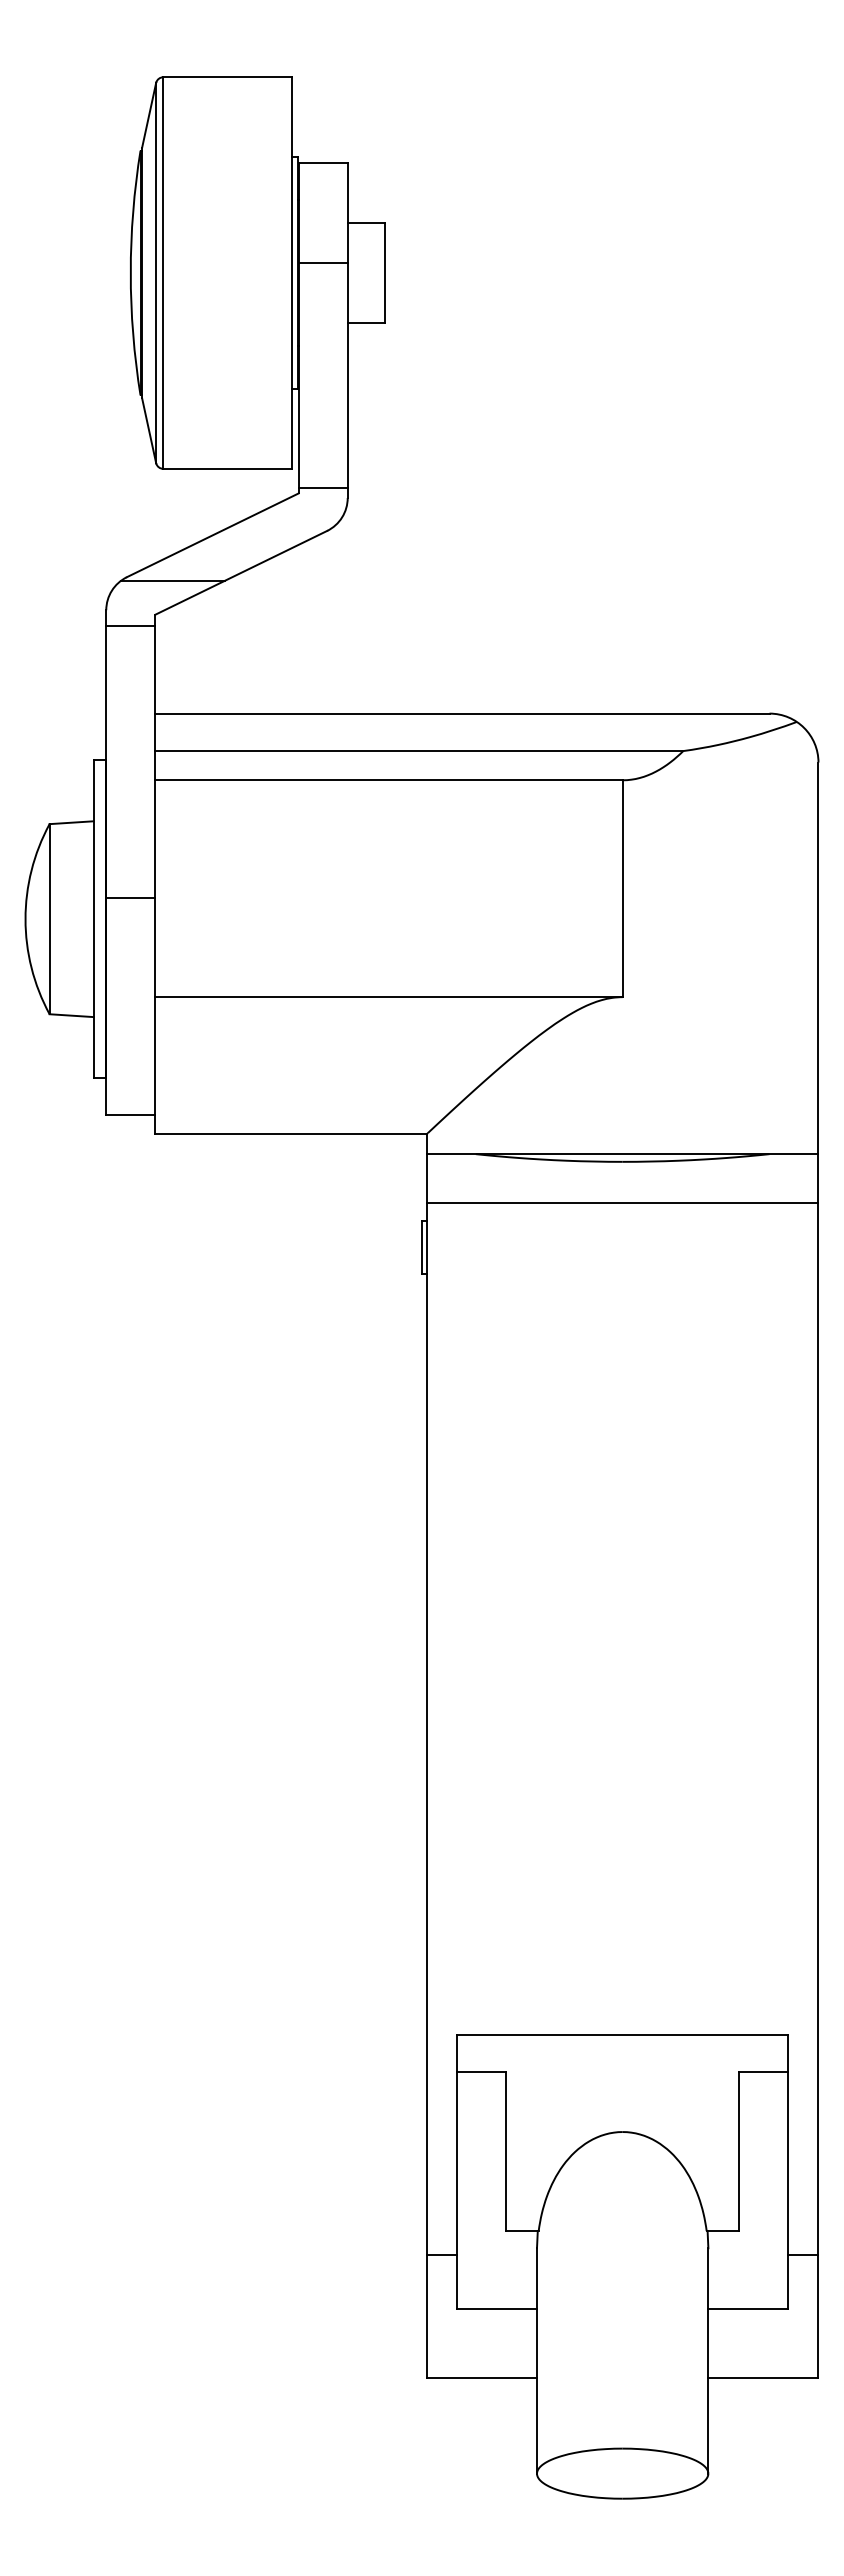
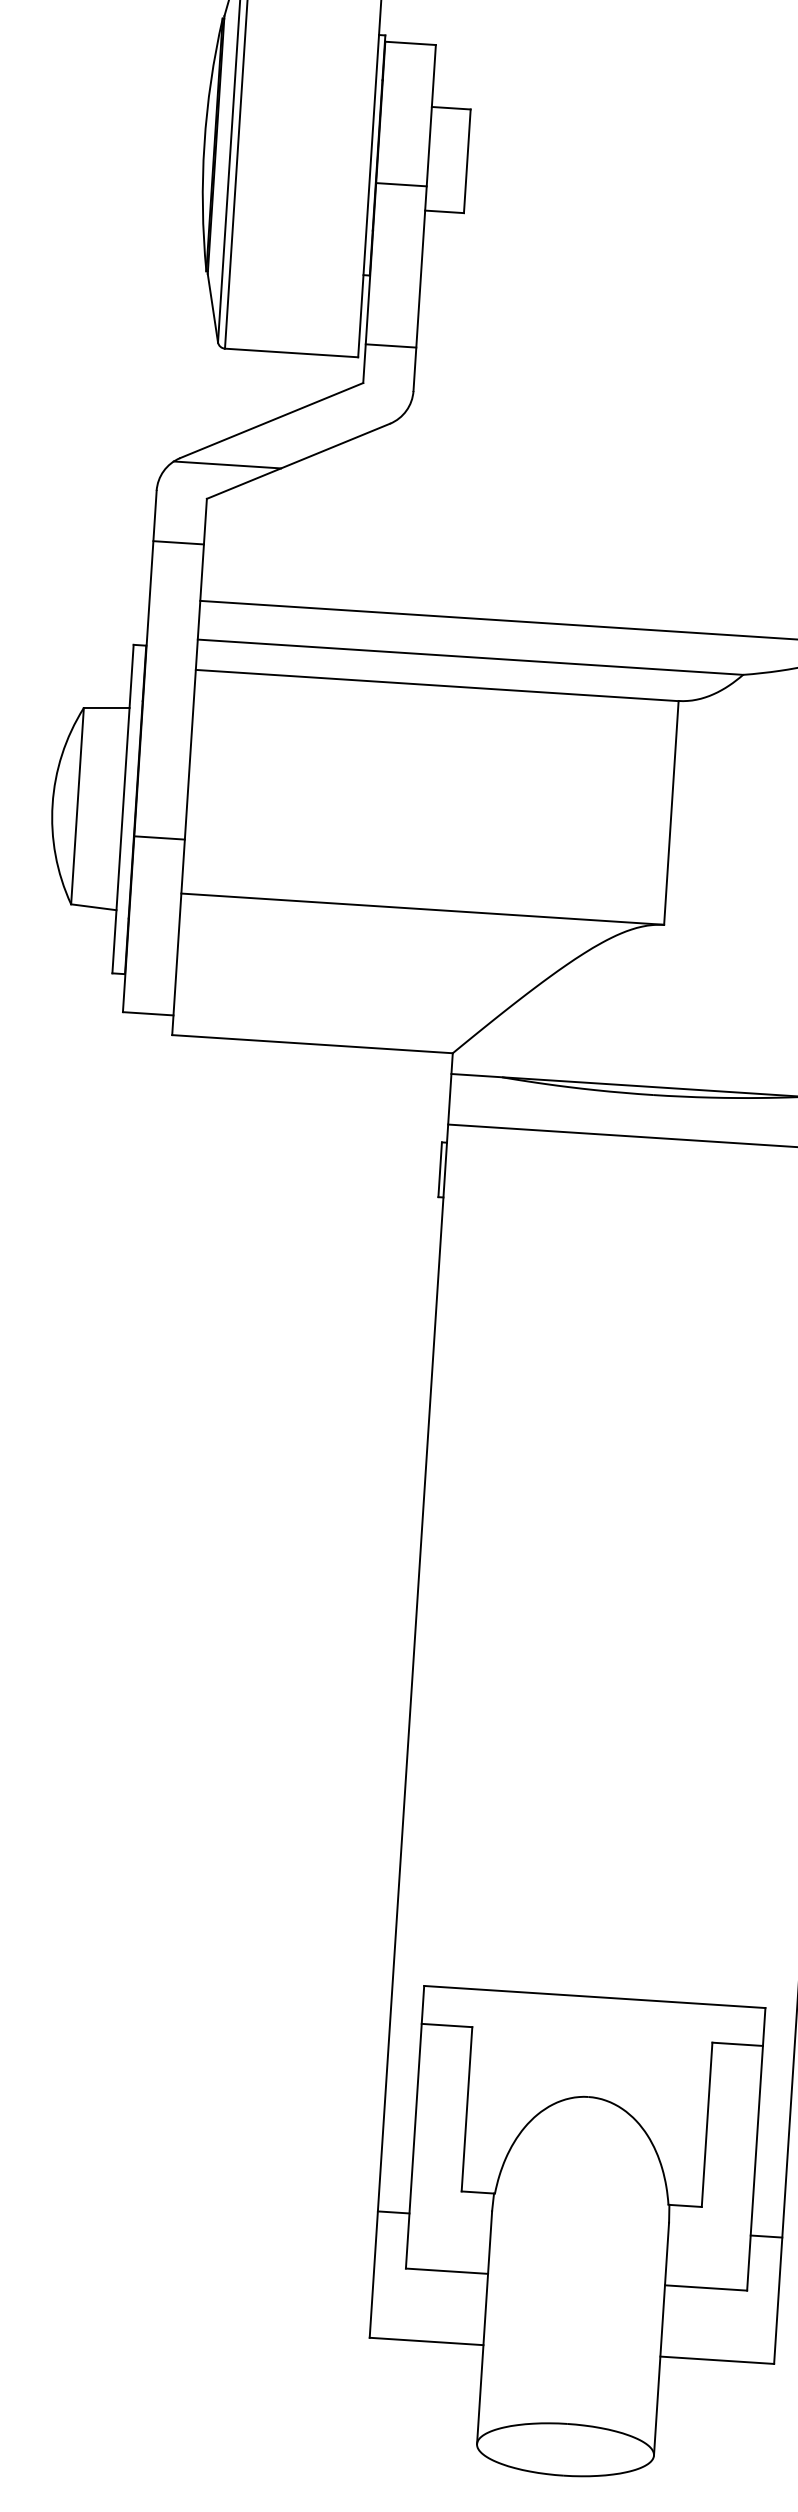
line: (322, 262) -> (400, 184), moved
line: (322, 487) -> (390, 345), moved
line: (130, 625) -> (178, 542), moved
line: (130, 897) -> (159, 837), moved

